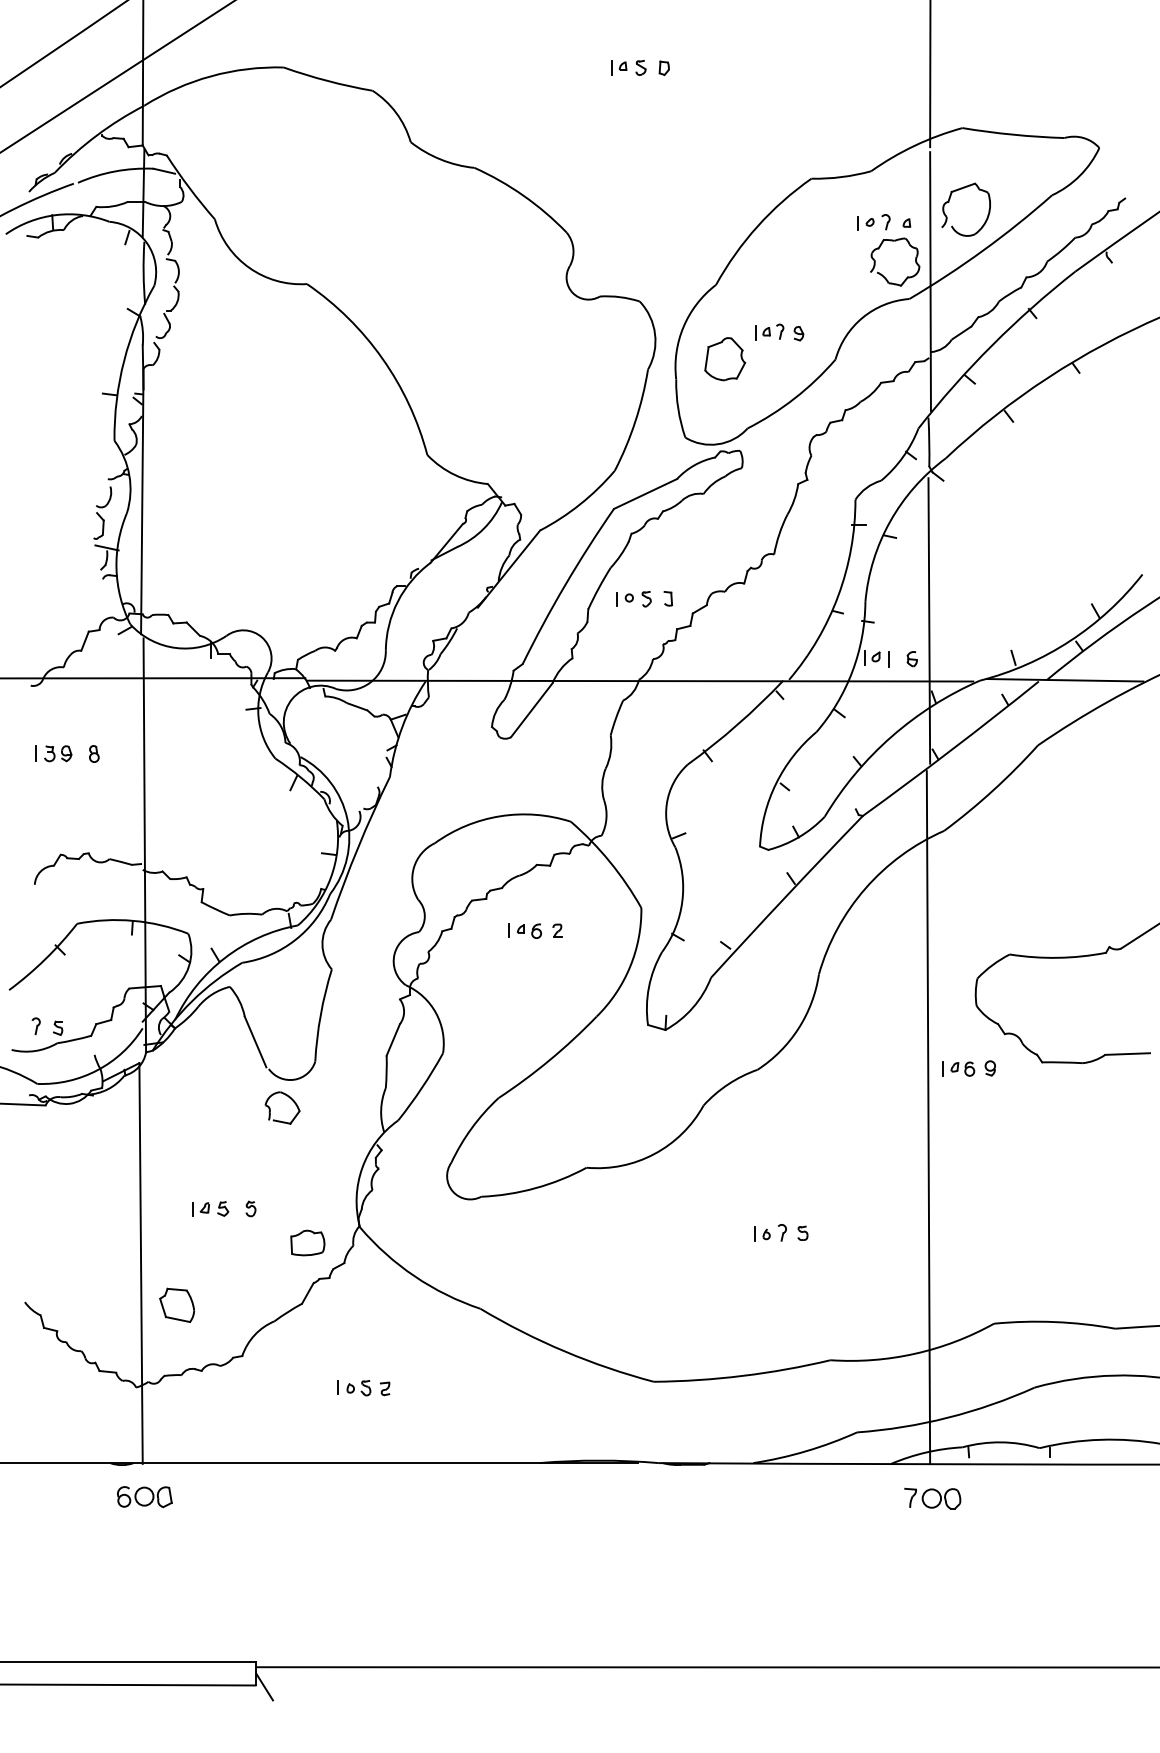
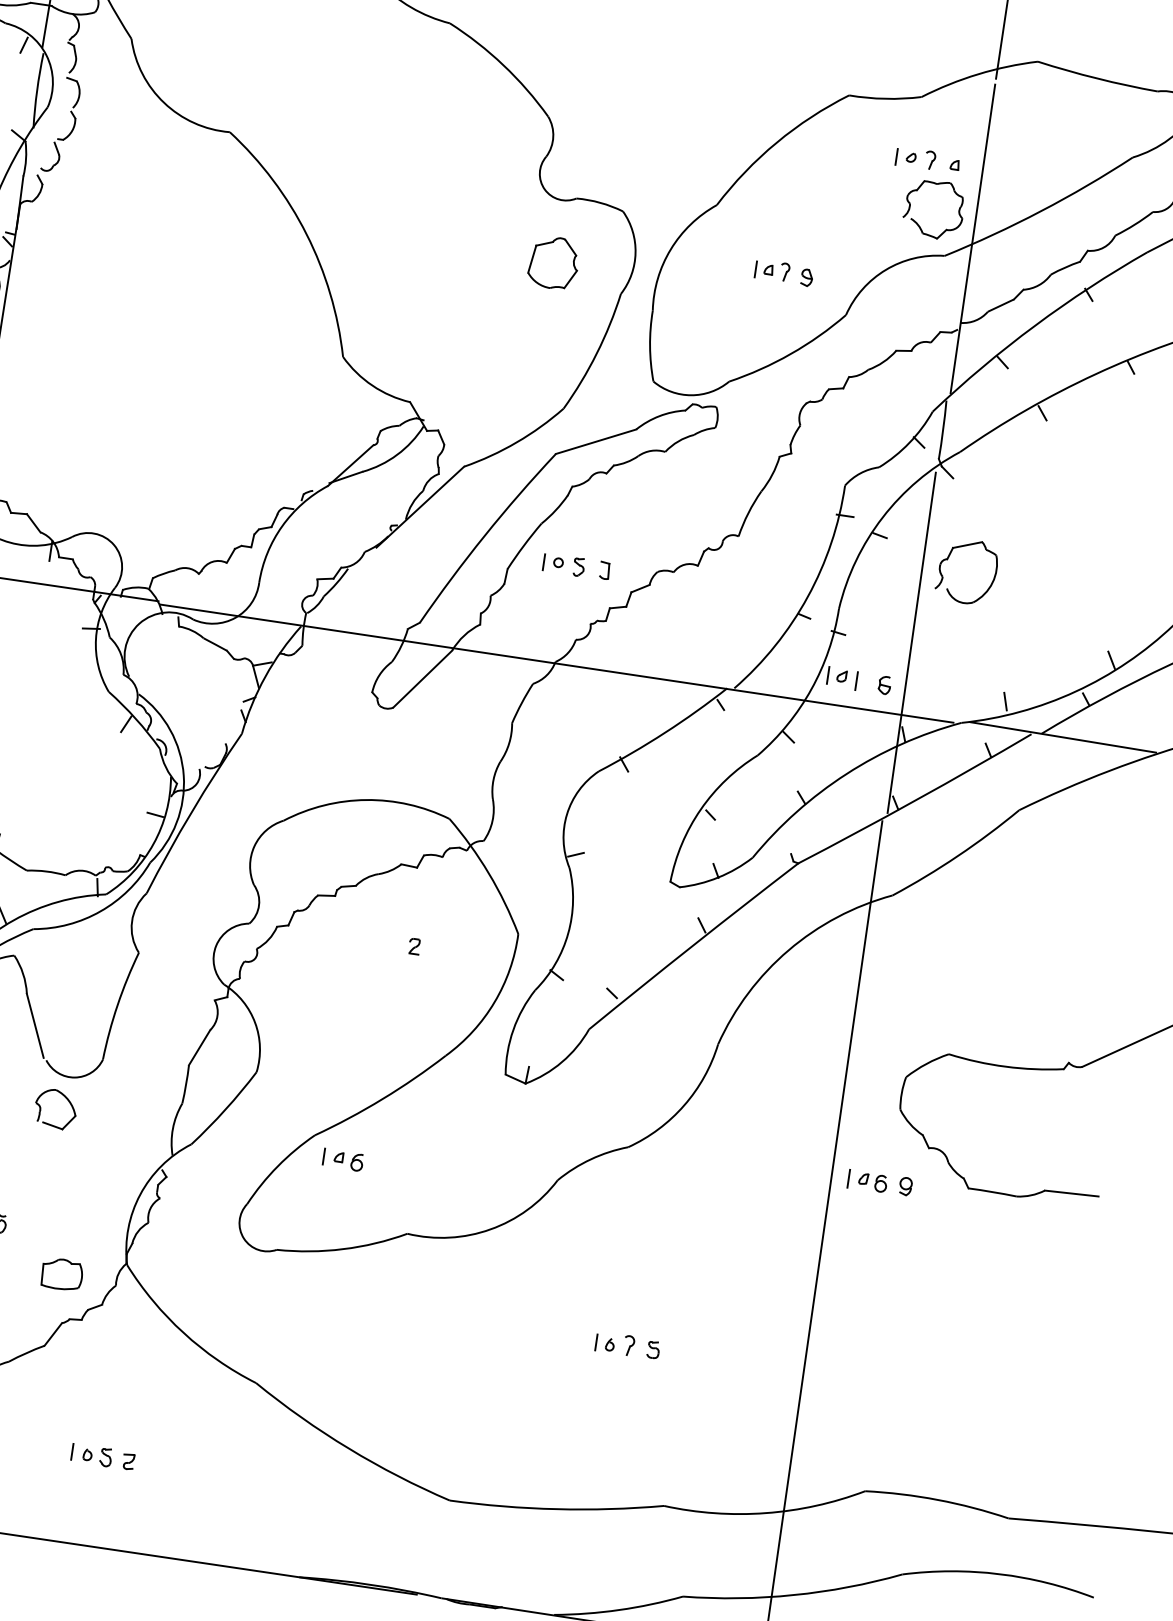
part: (949, 202) -> (948, 560), moved
part: (725, 359) -> (554, 263), moved
part: (524, 930) -> (342, 1159), moved

